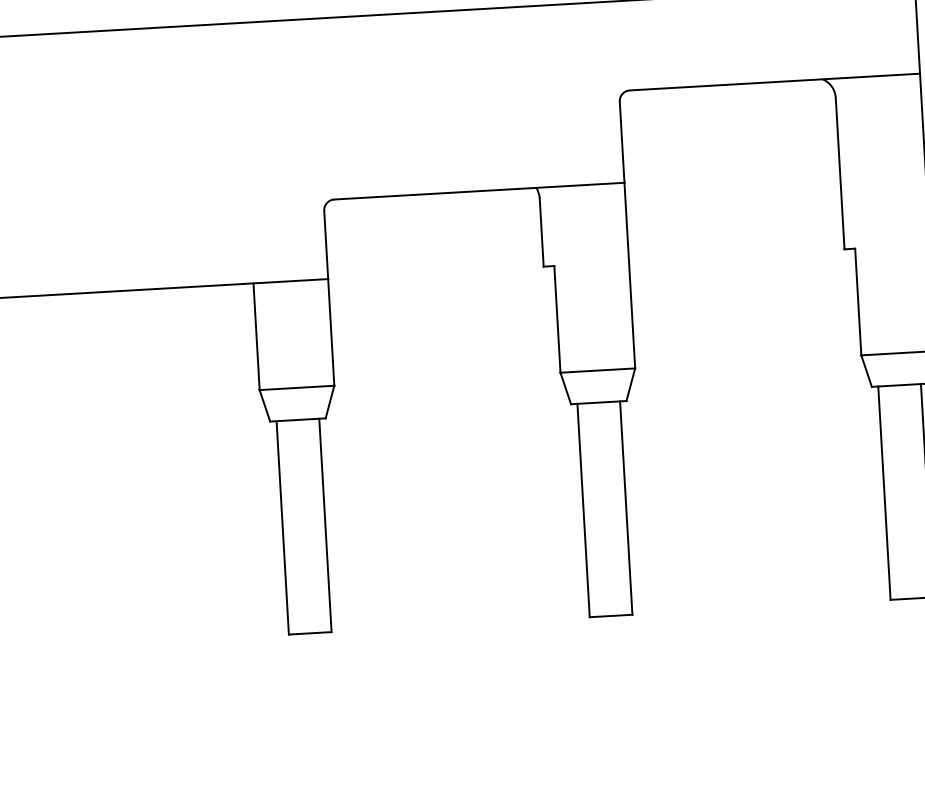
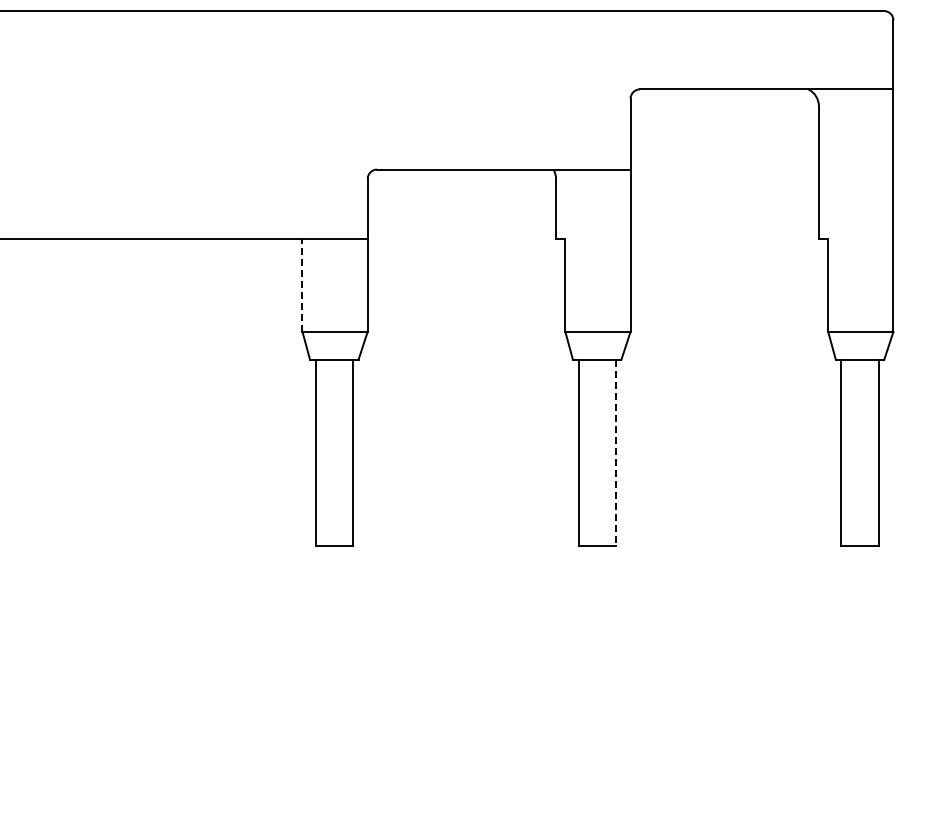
line: (256, 337) -> (302, 285), solid -> dashed
line: (625, 508) -> (615, 453), solid -> dashed

